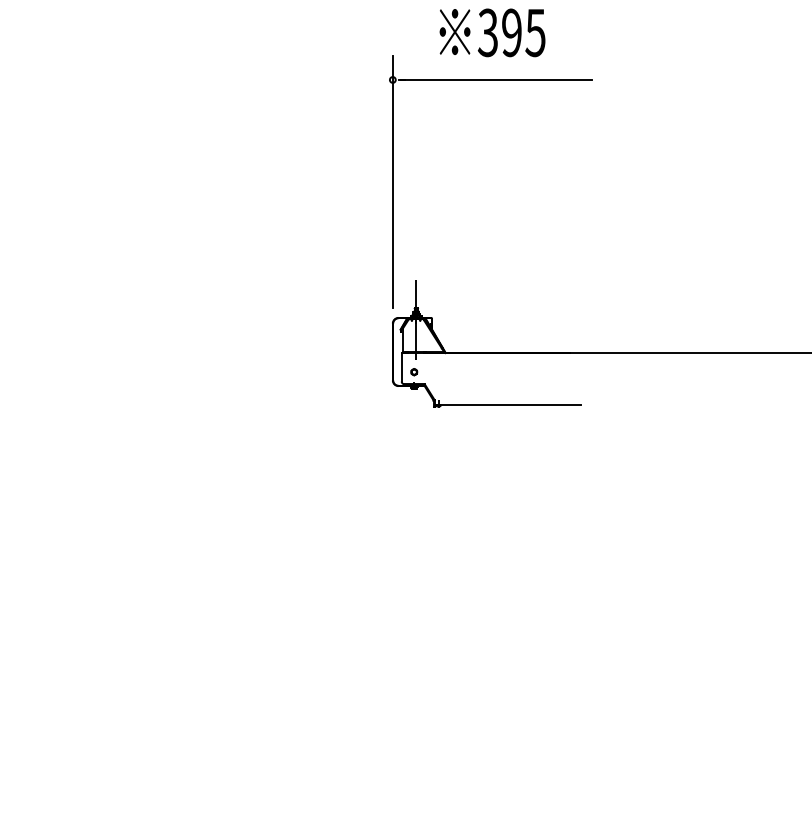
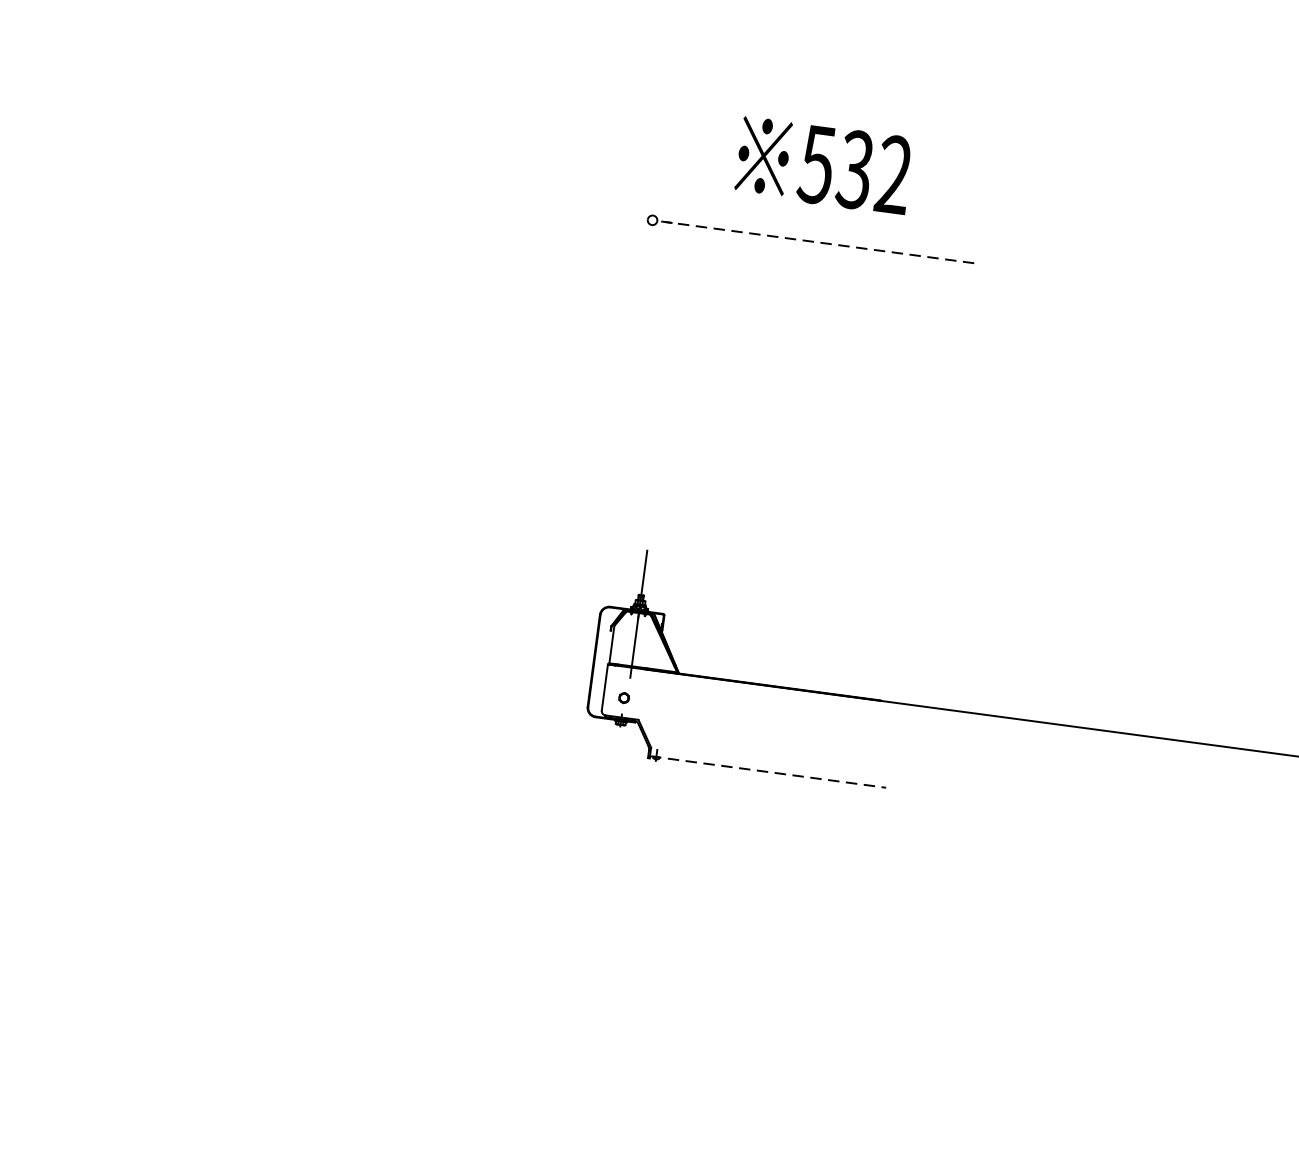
text: (511, 32) -> (854, 169), 395 -> 532
line: (495, 79) -> (818, 241), solid -> dashed
line: (392, 181) -> (630, 384), removed
line: (507, 405) -> (767, 772), solid -> dashed

